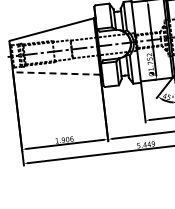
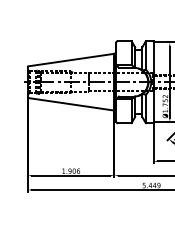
line: (57, 73) -> (71, 104), dashed -> solid

